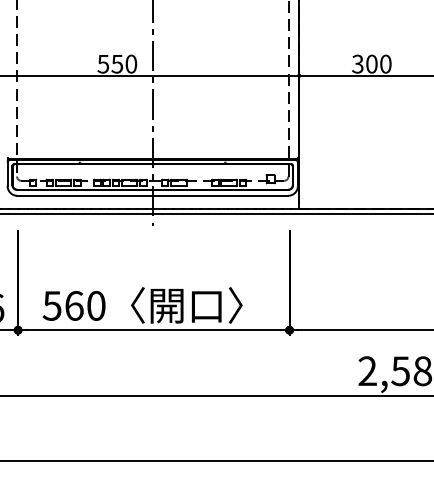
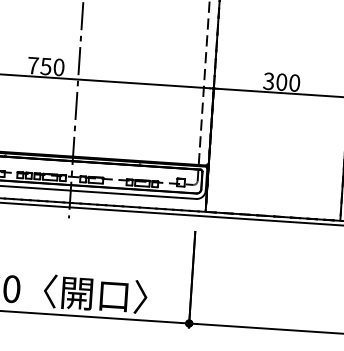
text: (103, 64) -> (33, 66), 550 -> 750

